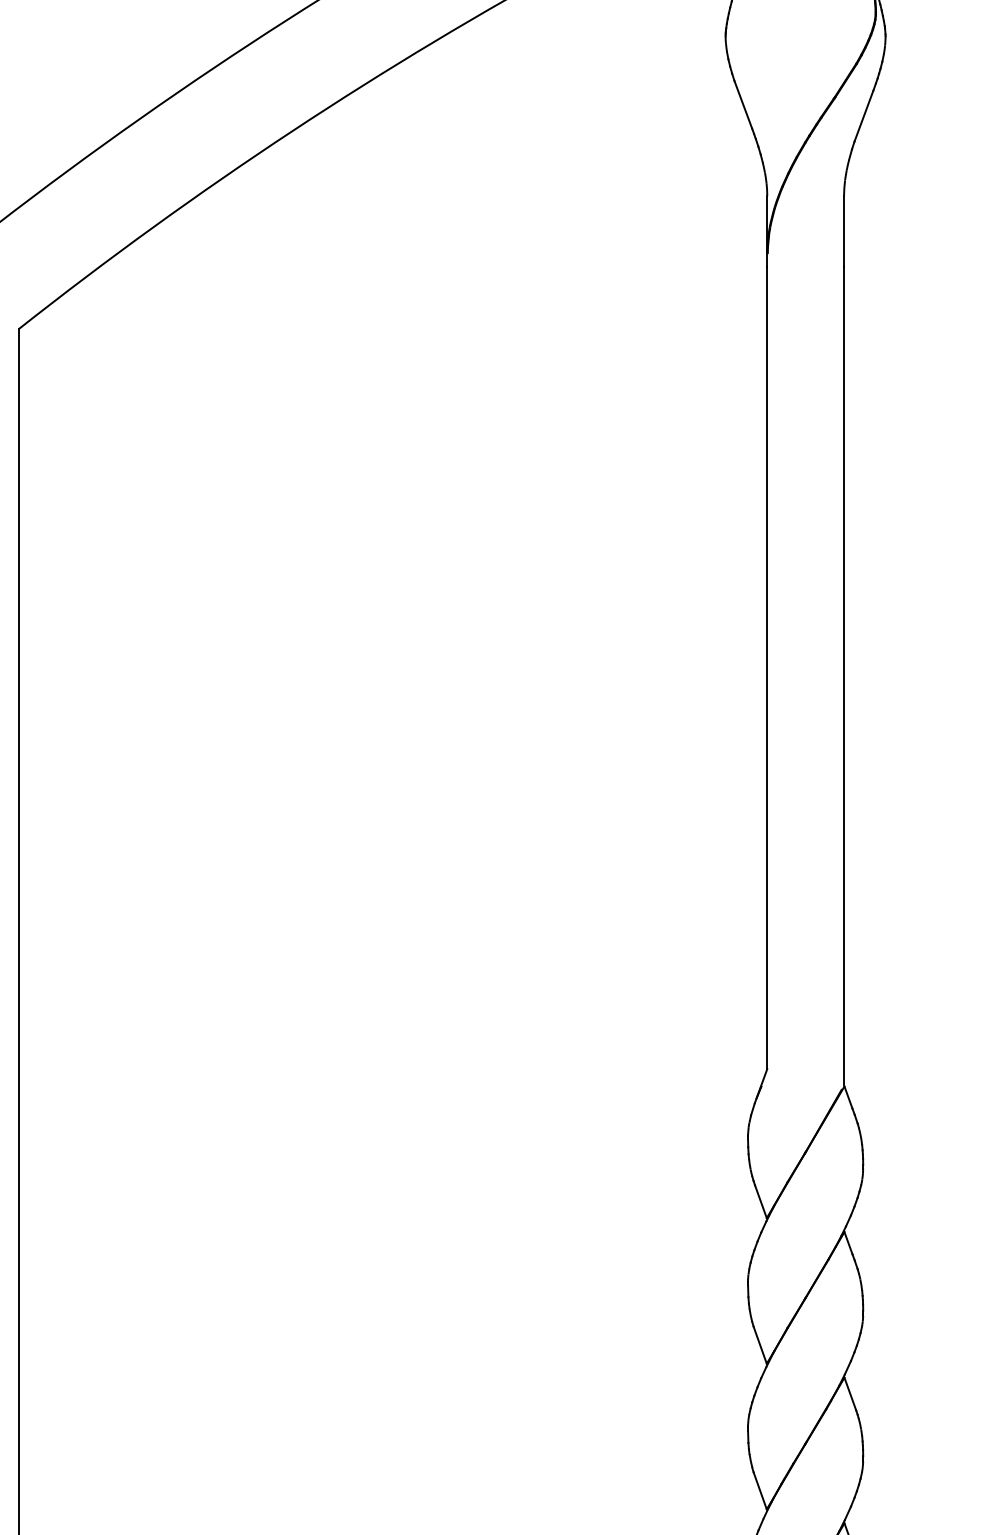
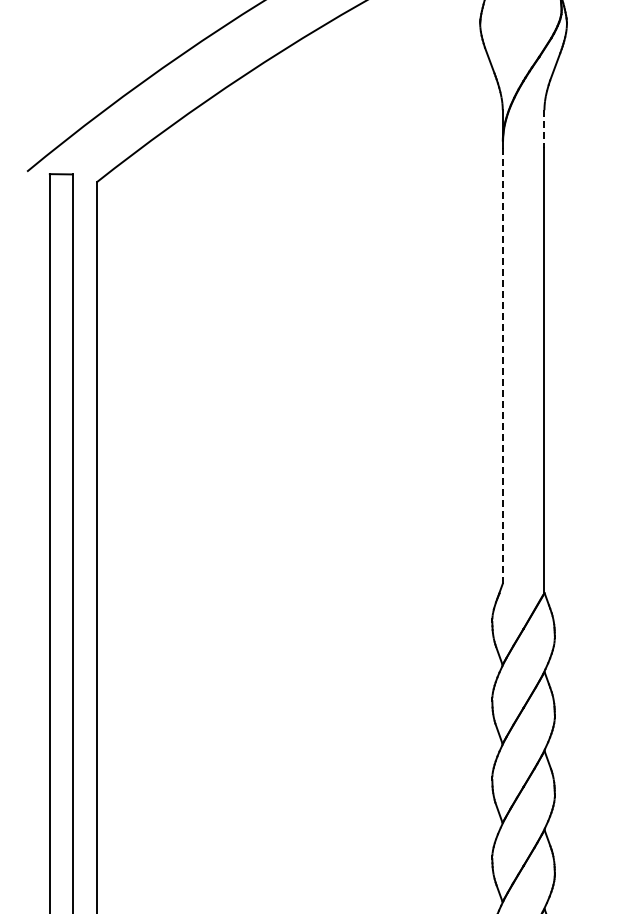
line: (844, 231) -> (544, 129), solid -> dashed
line: (766, 668) -> (502, 366), solid -> dashed

